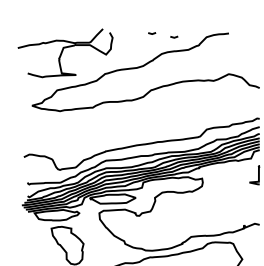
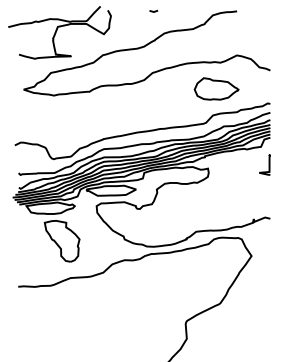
line: (173, 36) -> (176, 14), removed
part: (209, 104) -> (216, 88), added

